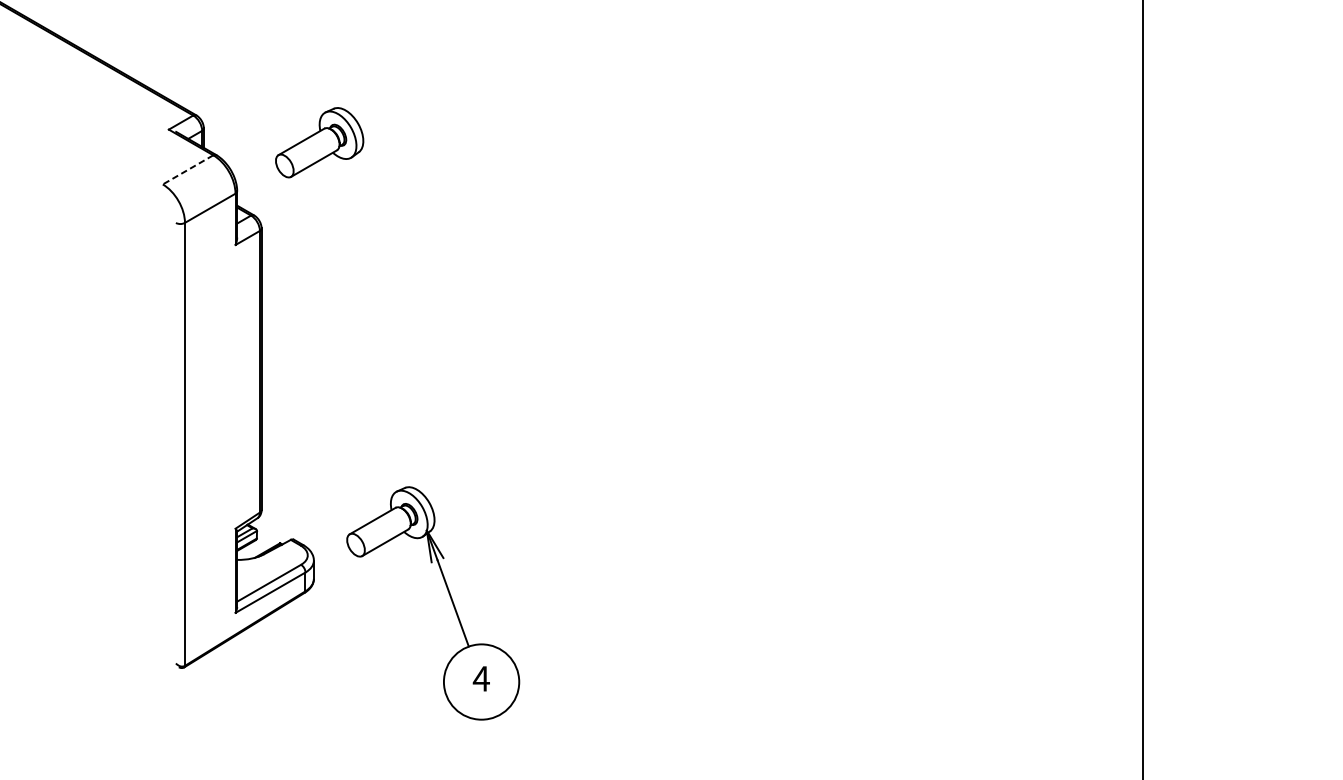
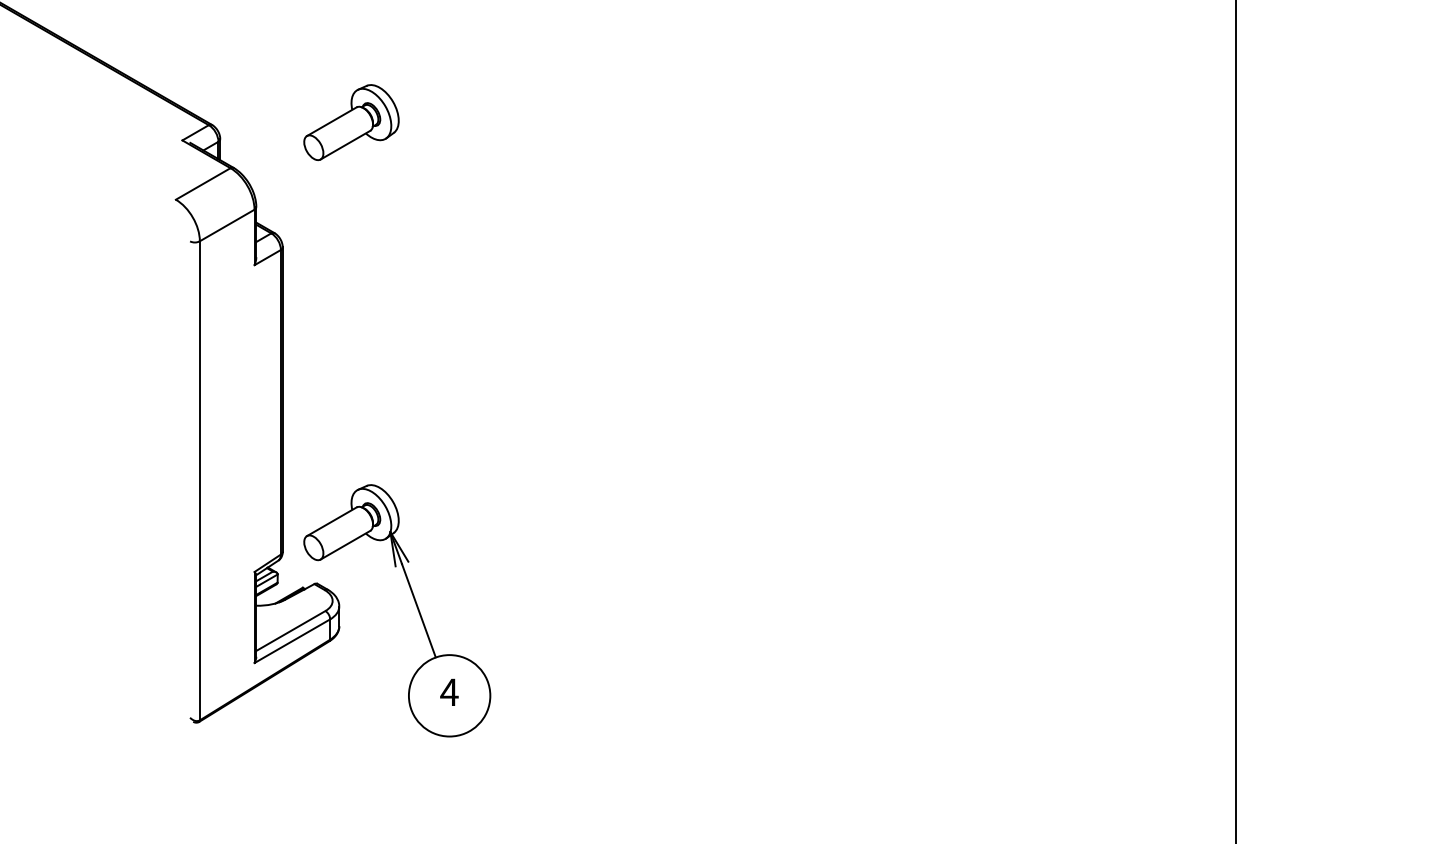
part: (319, 142) -> (351, 122), moved
line: (188, 169) -> (203, 183), dashed -> solid
part: (450, 597) -> (415, 604), moved

